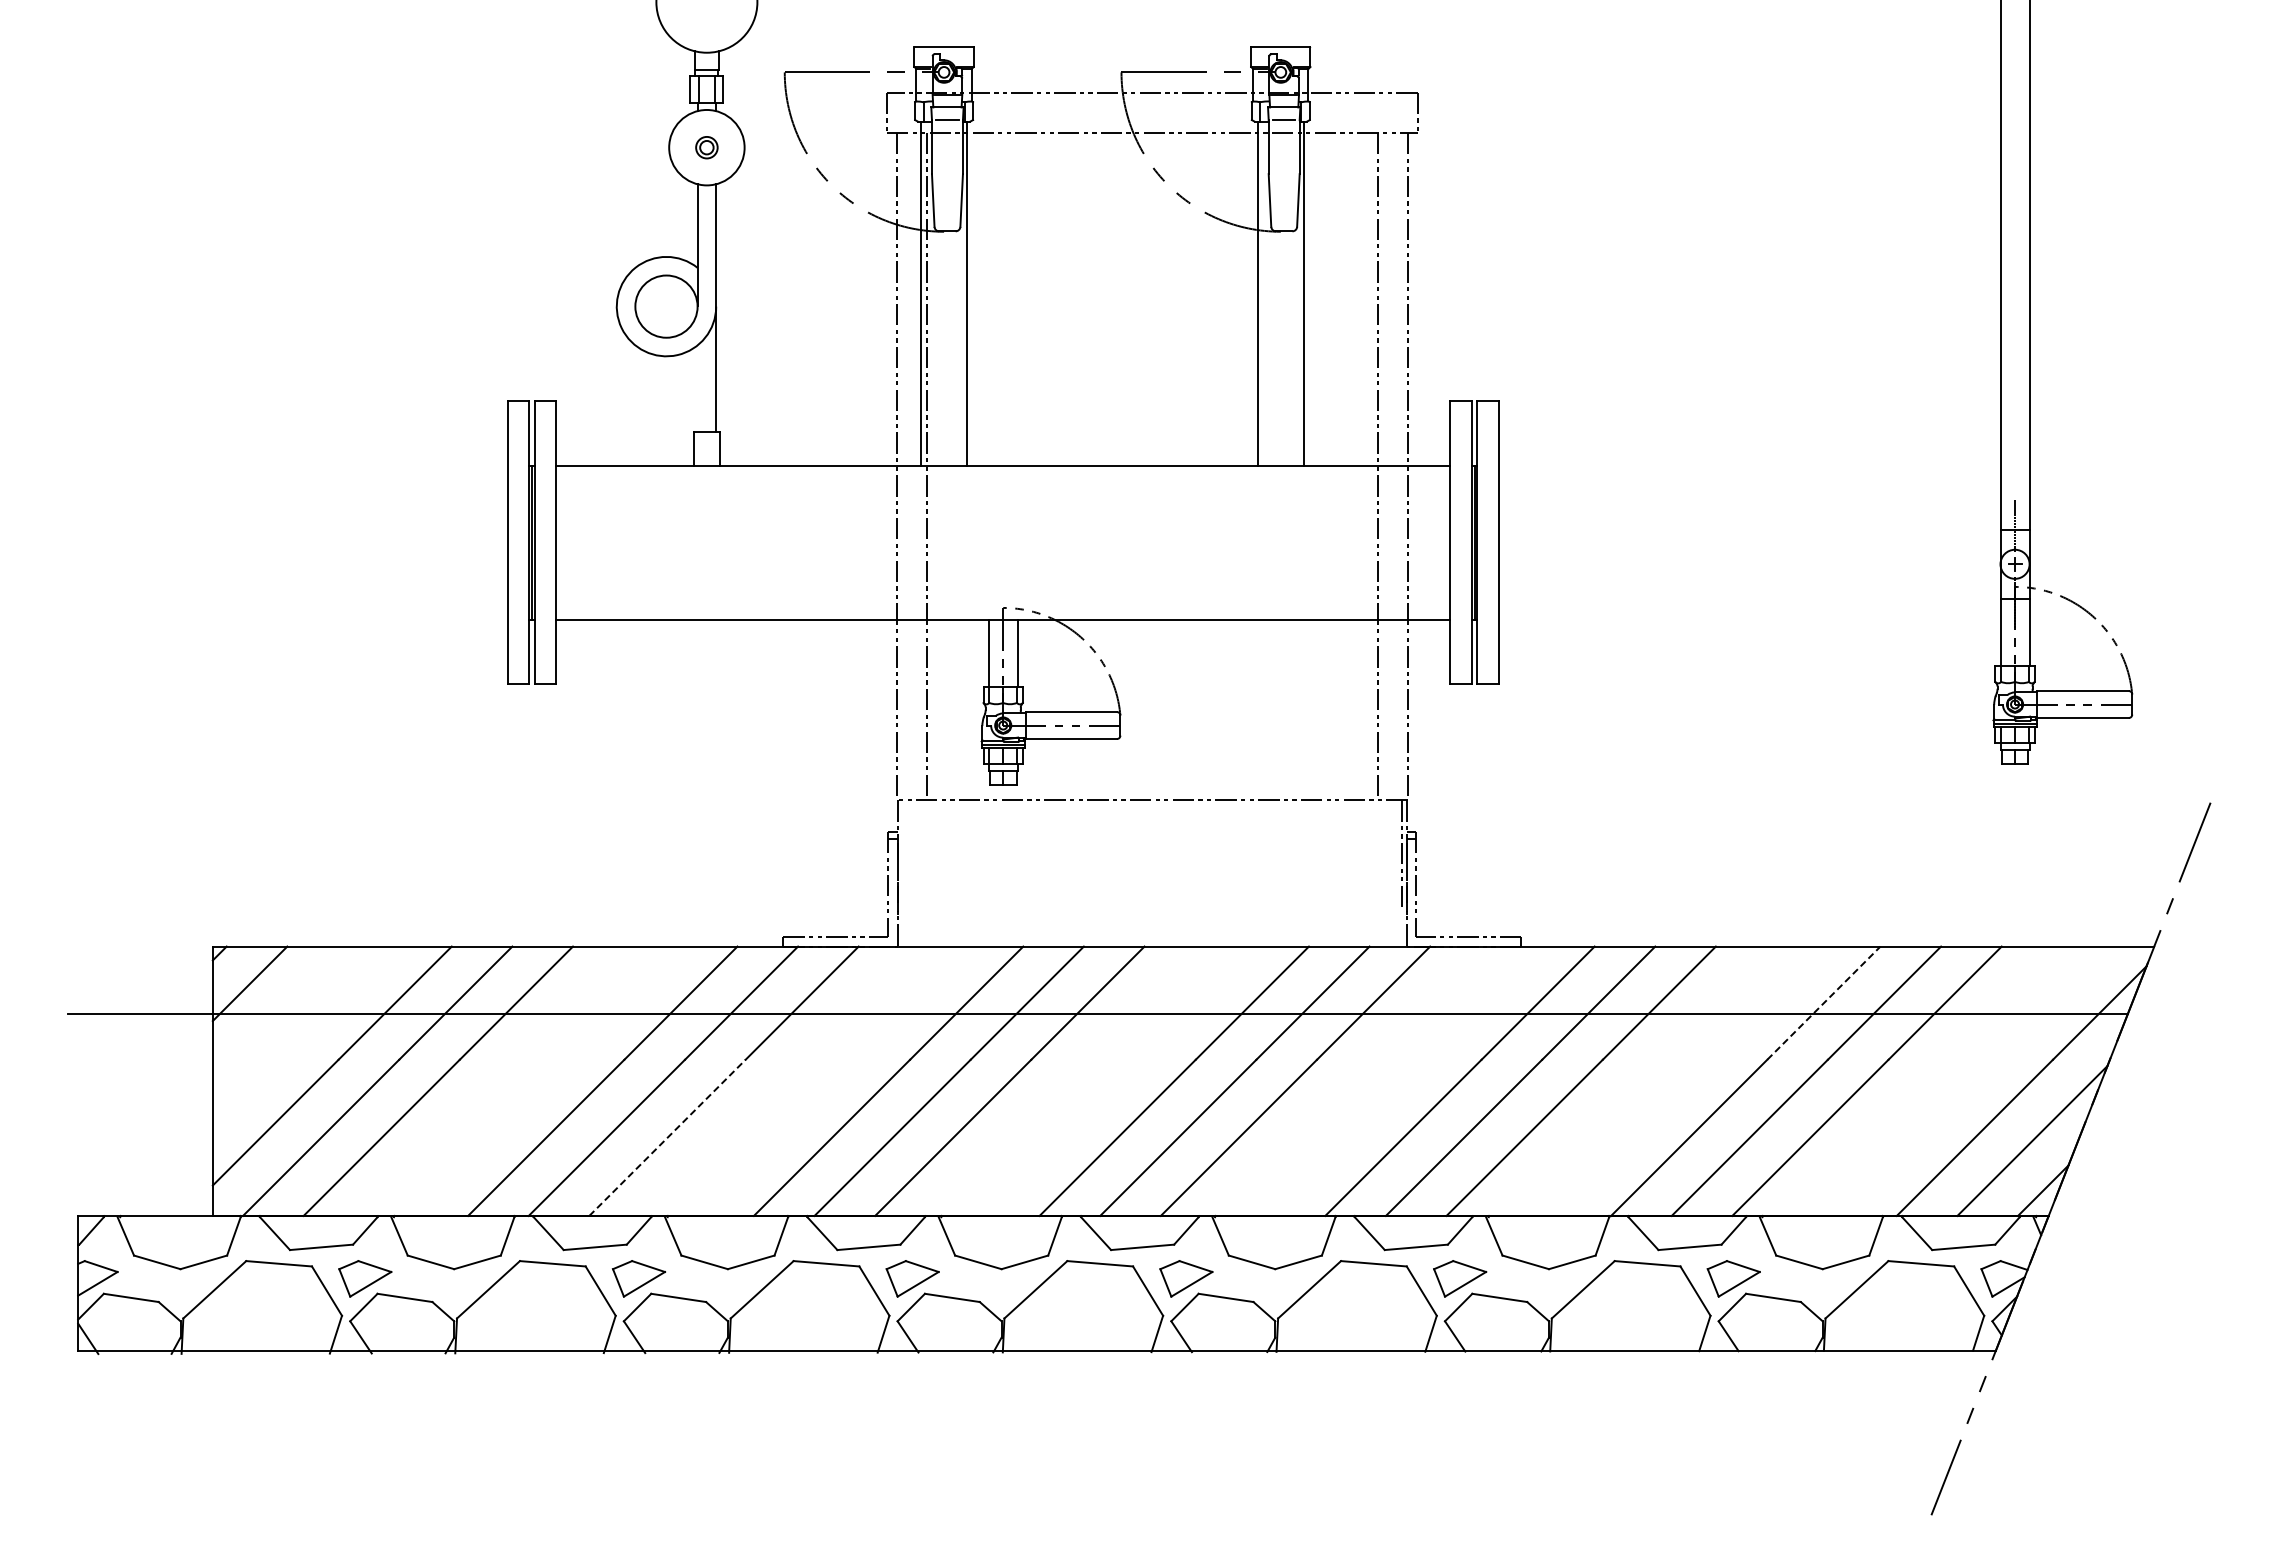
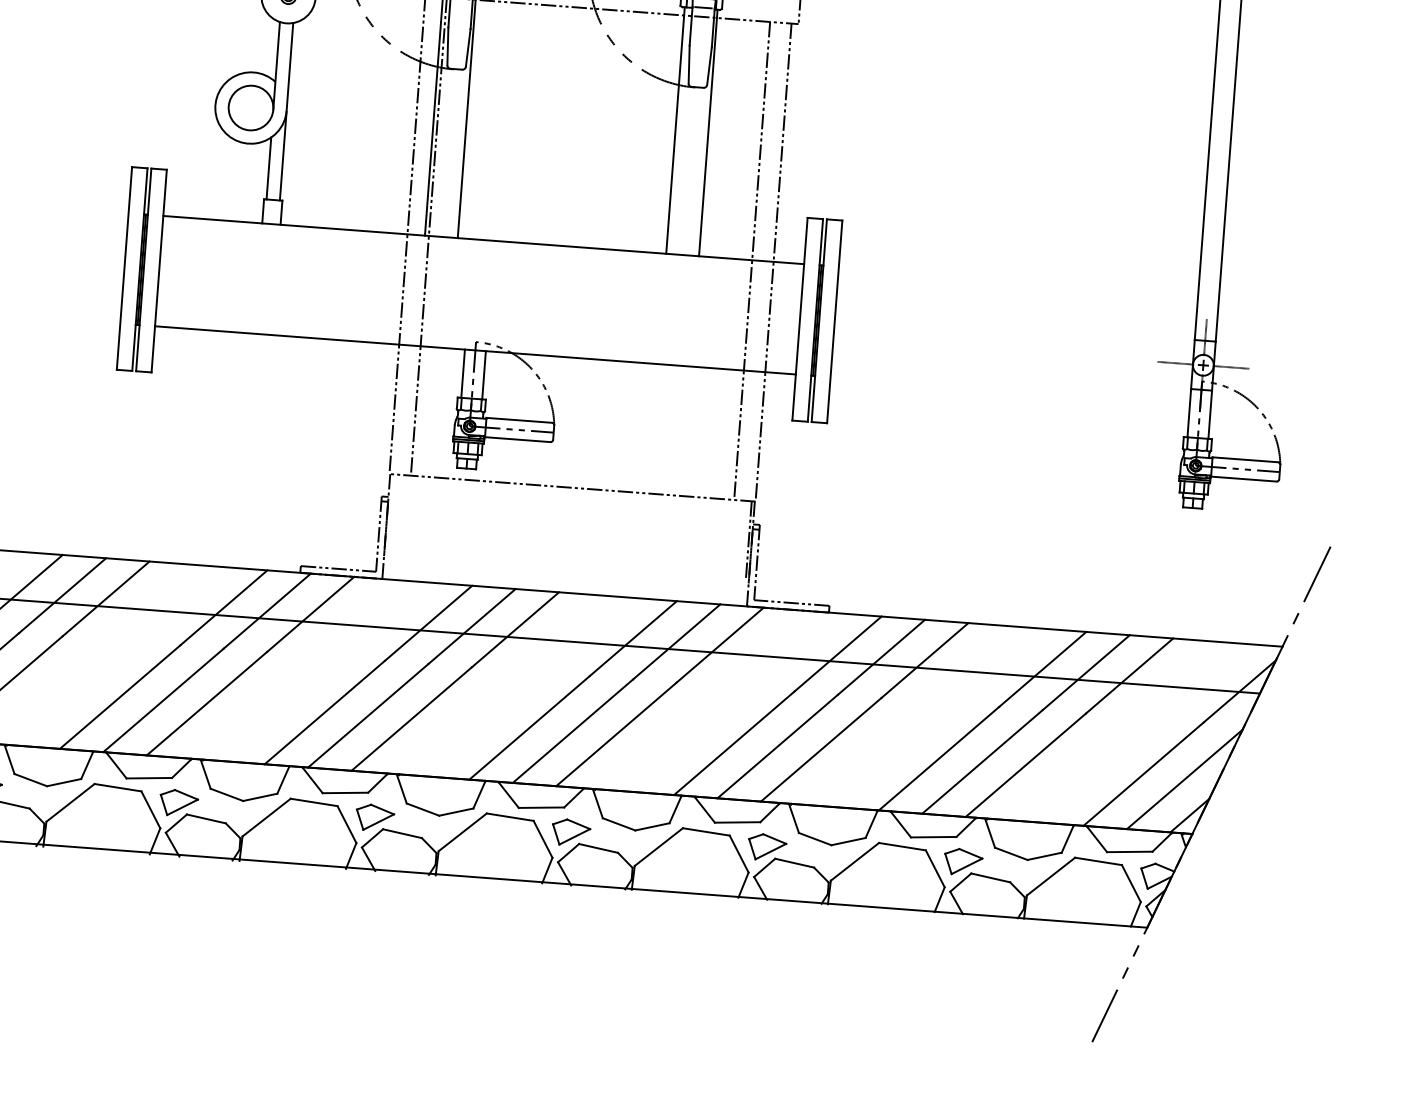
line: (697, 388) -> (268, 168), added
line: (1976, 564) -> (1175, 363), added
line: (2053, 564) -> (1230, 367), added
line: (1824, 1002) -> (1043, 669), dashed -> solid
line: (667, 1137) -> (207, 703), dashed -> solid

